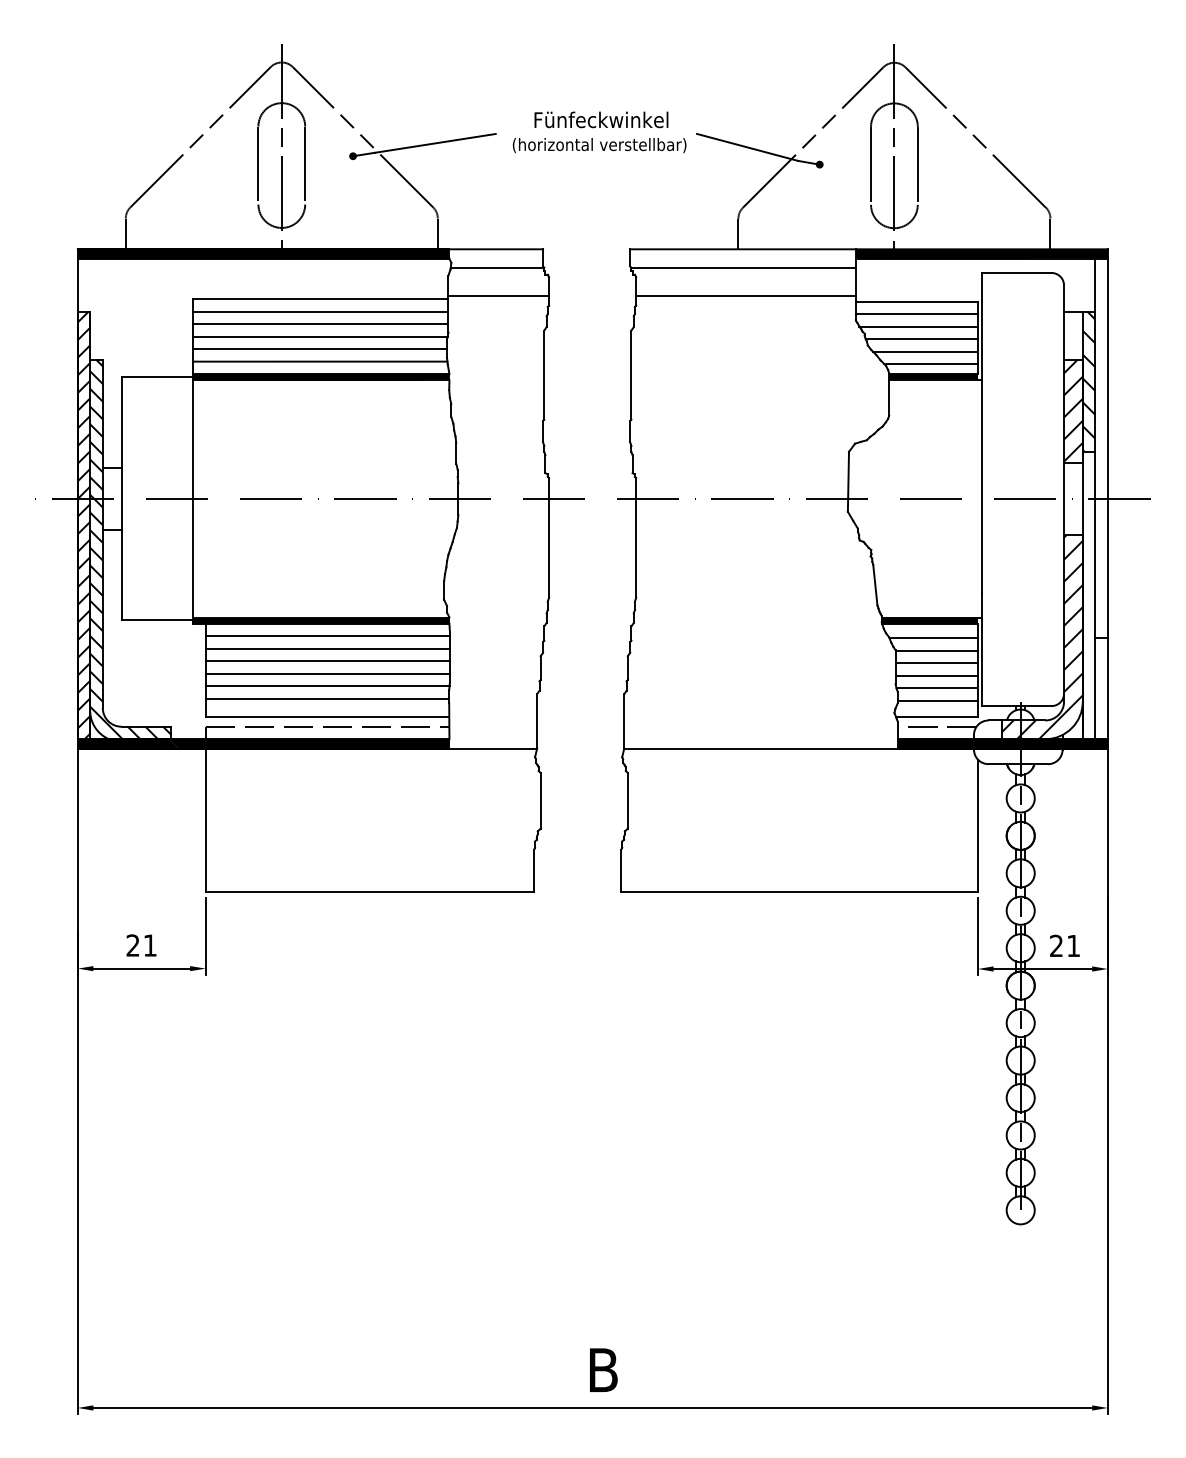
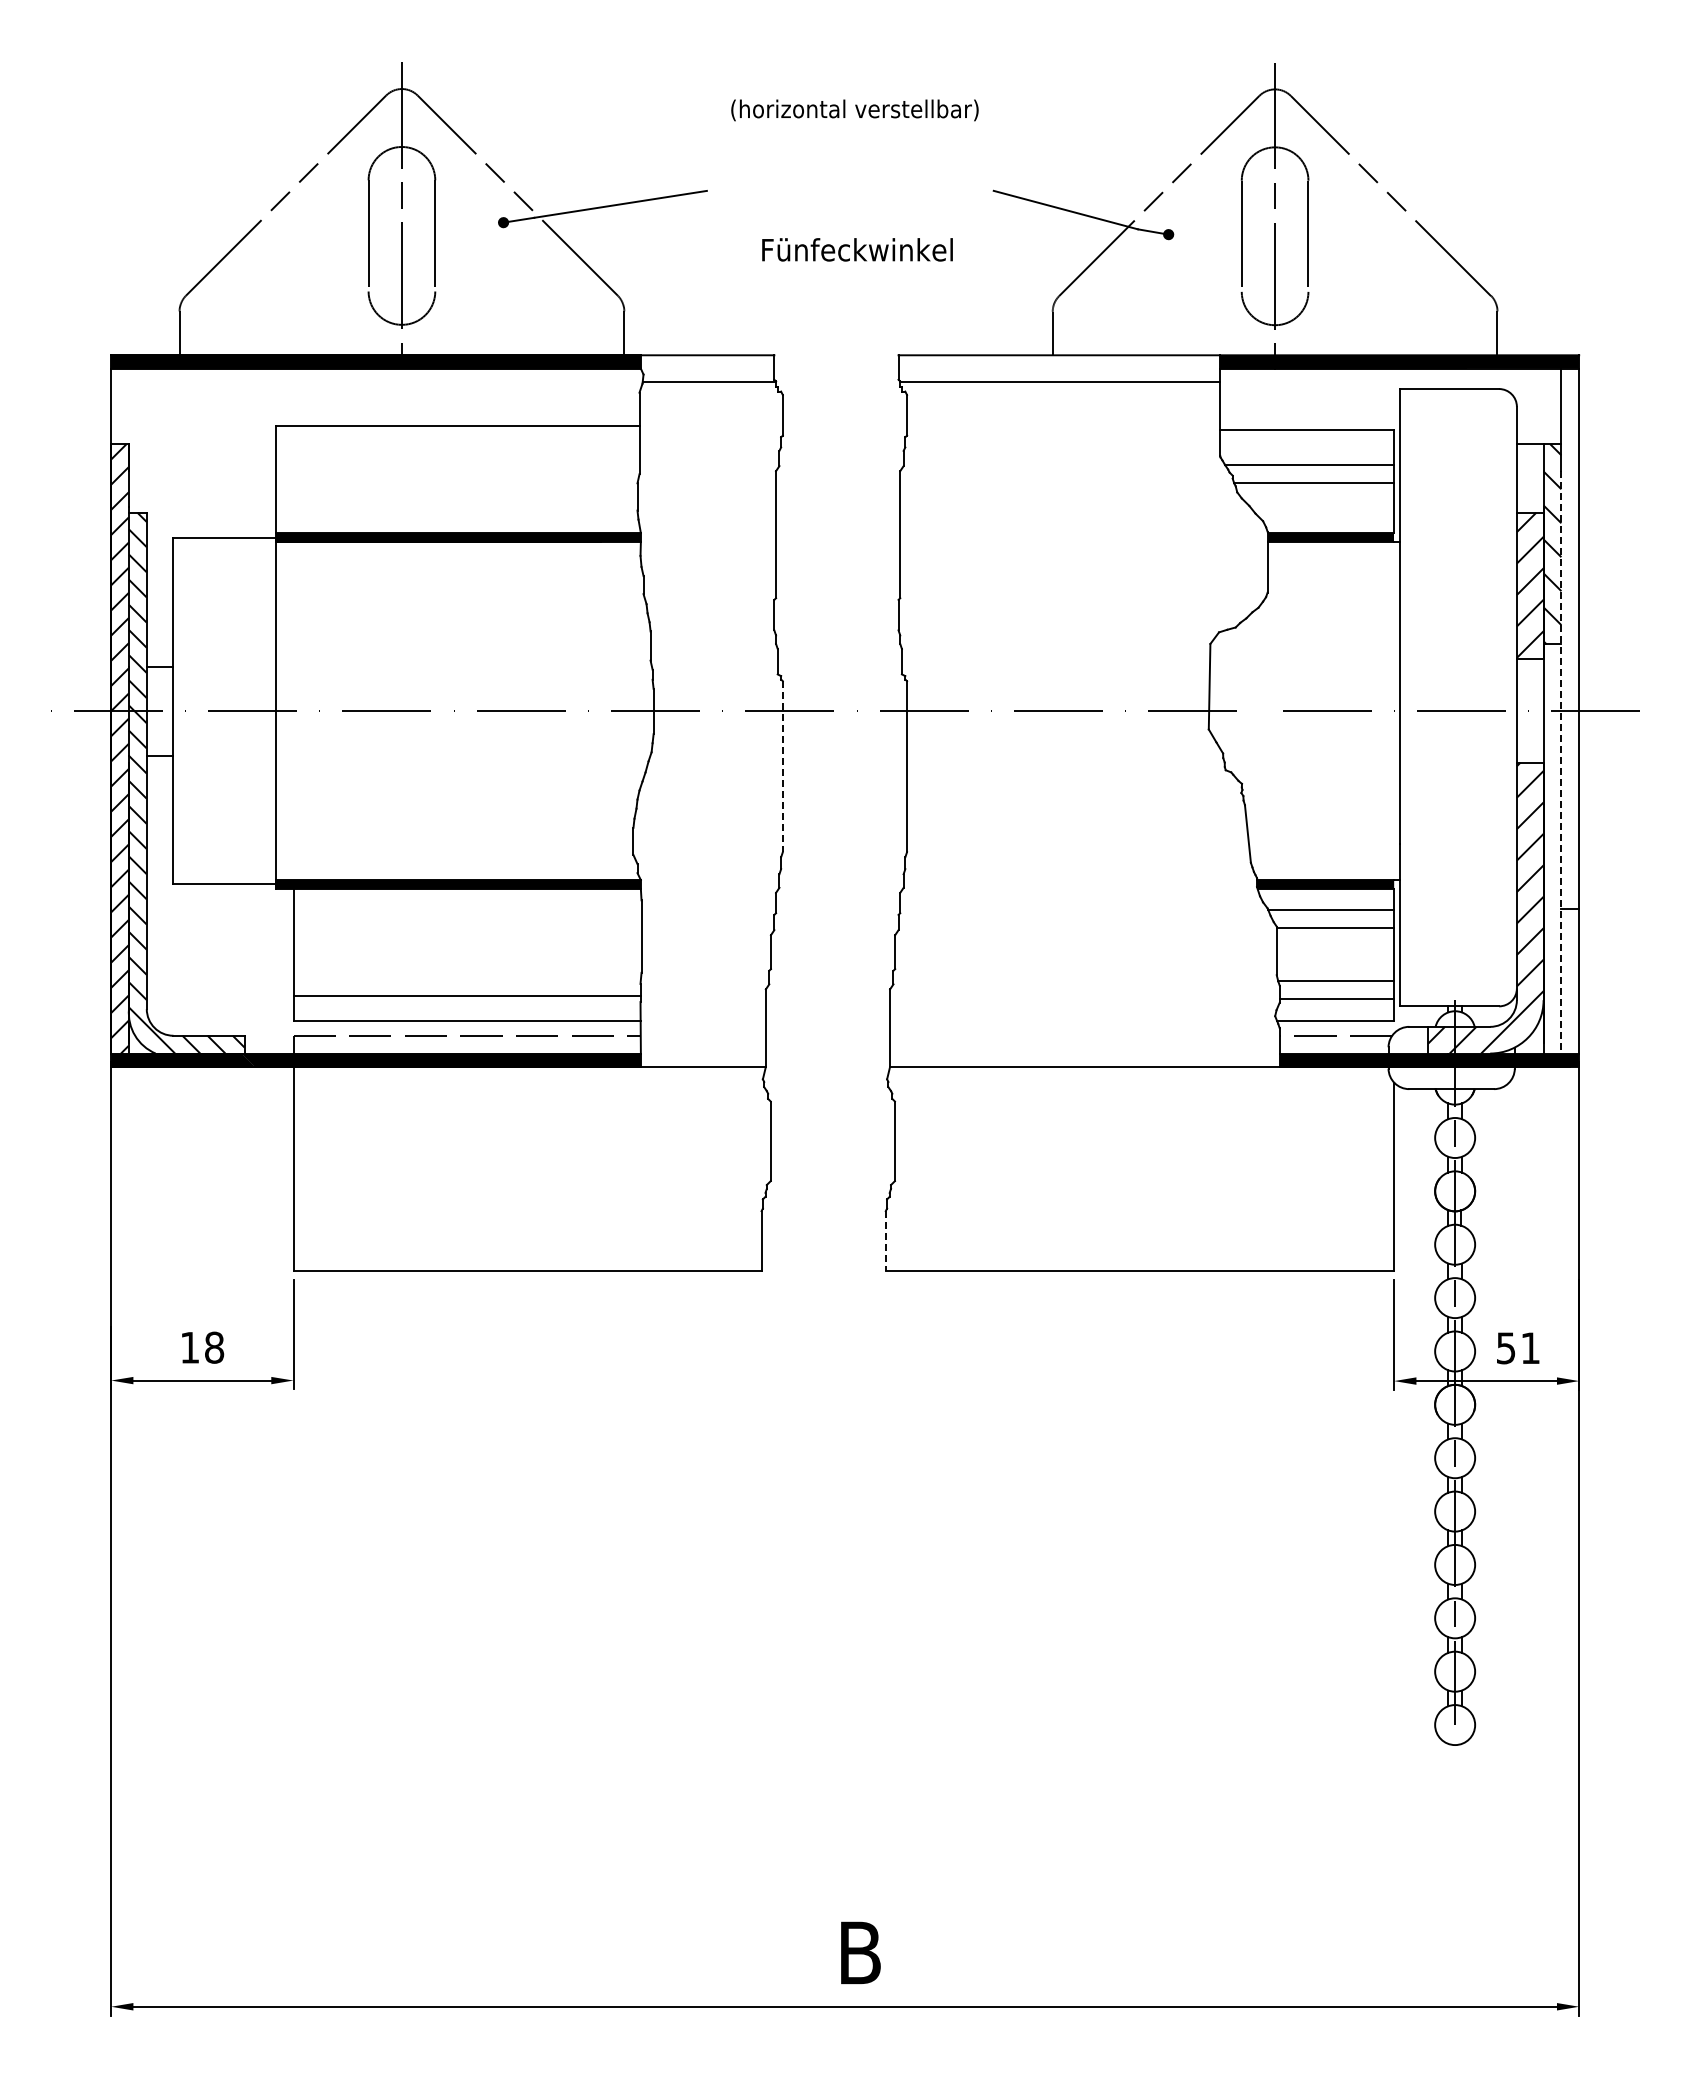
text: (601, 119) -> (857, 249), moved
text: (599, 145) -> (854, 110), moved
line: (498, 296) -> (710, 422), removed
line: (745, 296) -> (1063, 422), removed
line: (320, 311) -> (457, 444), removed
line: (917, 314) -> (1307, 447), removed
line: (320, 324) -> (457, 462), removed
line: (320, 336) -> (456, 479), removed
line: (320, 349) -> (456, 497), removed
line: (925, 351) -> (1319, 500), removed
line: (320, 361) -> (456, 515), removed
line: (931, 363) -> (1327, 518), removed
line: (1095, 535) -> (1561, 762), solid -> dashed
line: (548, 537) -> (782, 766), solid -> dashed
line: (327, 636) -> (467, 906), removed
line: (327, 648) -> (467, 924), removed
line: (327, 661) -> (467, 942), removed
line: (936, 663) -> (1335, 945), removed
line: (327, 673) -> (467, 960), removed
line: (936, 676) -> (1335, 963), removed
line: (327, 685) -> (467, 977), removed
line: (621, 871) -> (885, 1241), solid -> dashed
text: (141, 945) -> (202, 1347), 21 -> 18
text: (1056, 946) -> (1505, 1348), 21 -> 51

